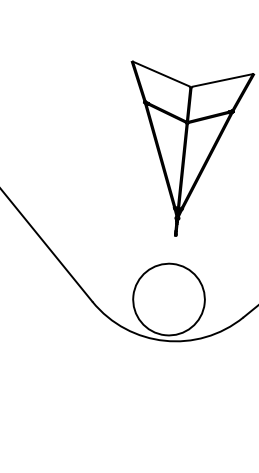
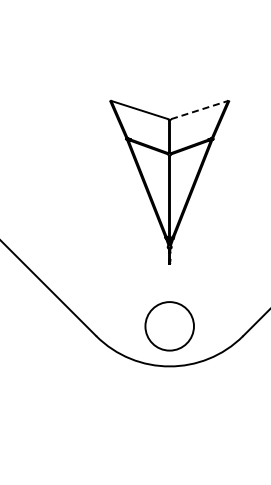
line: (222, 80) -> (199, 110), solid -> dashed
circle: (168, 299) -> (169, 326), size x0.7

